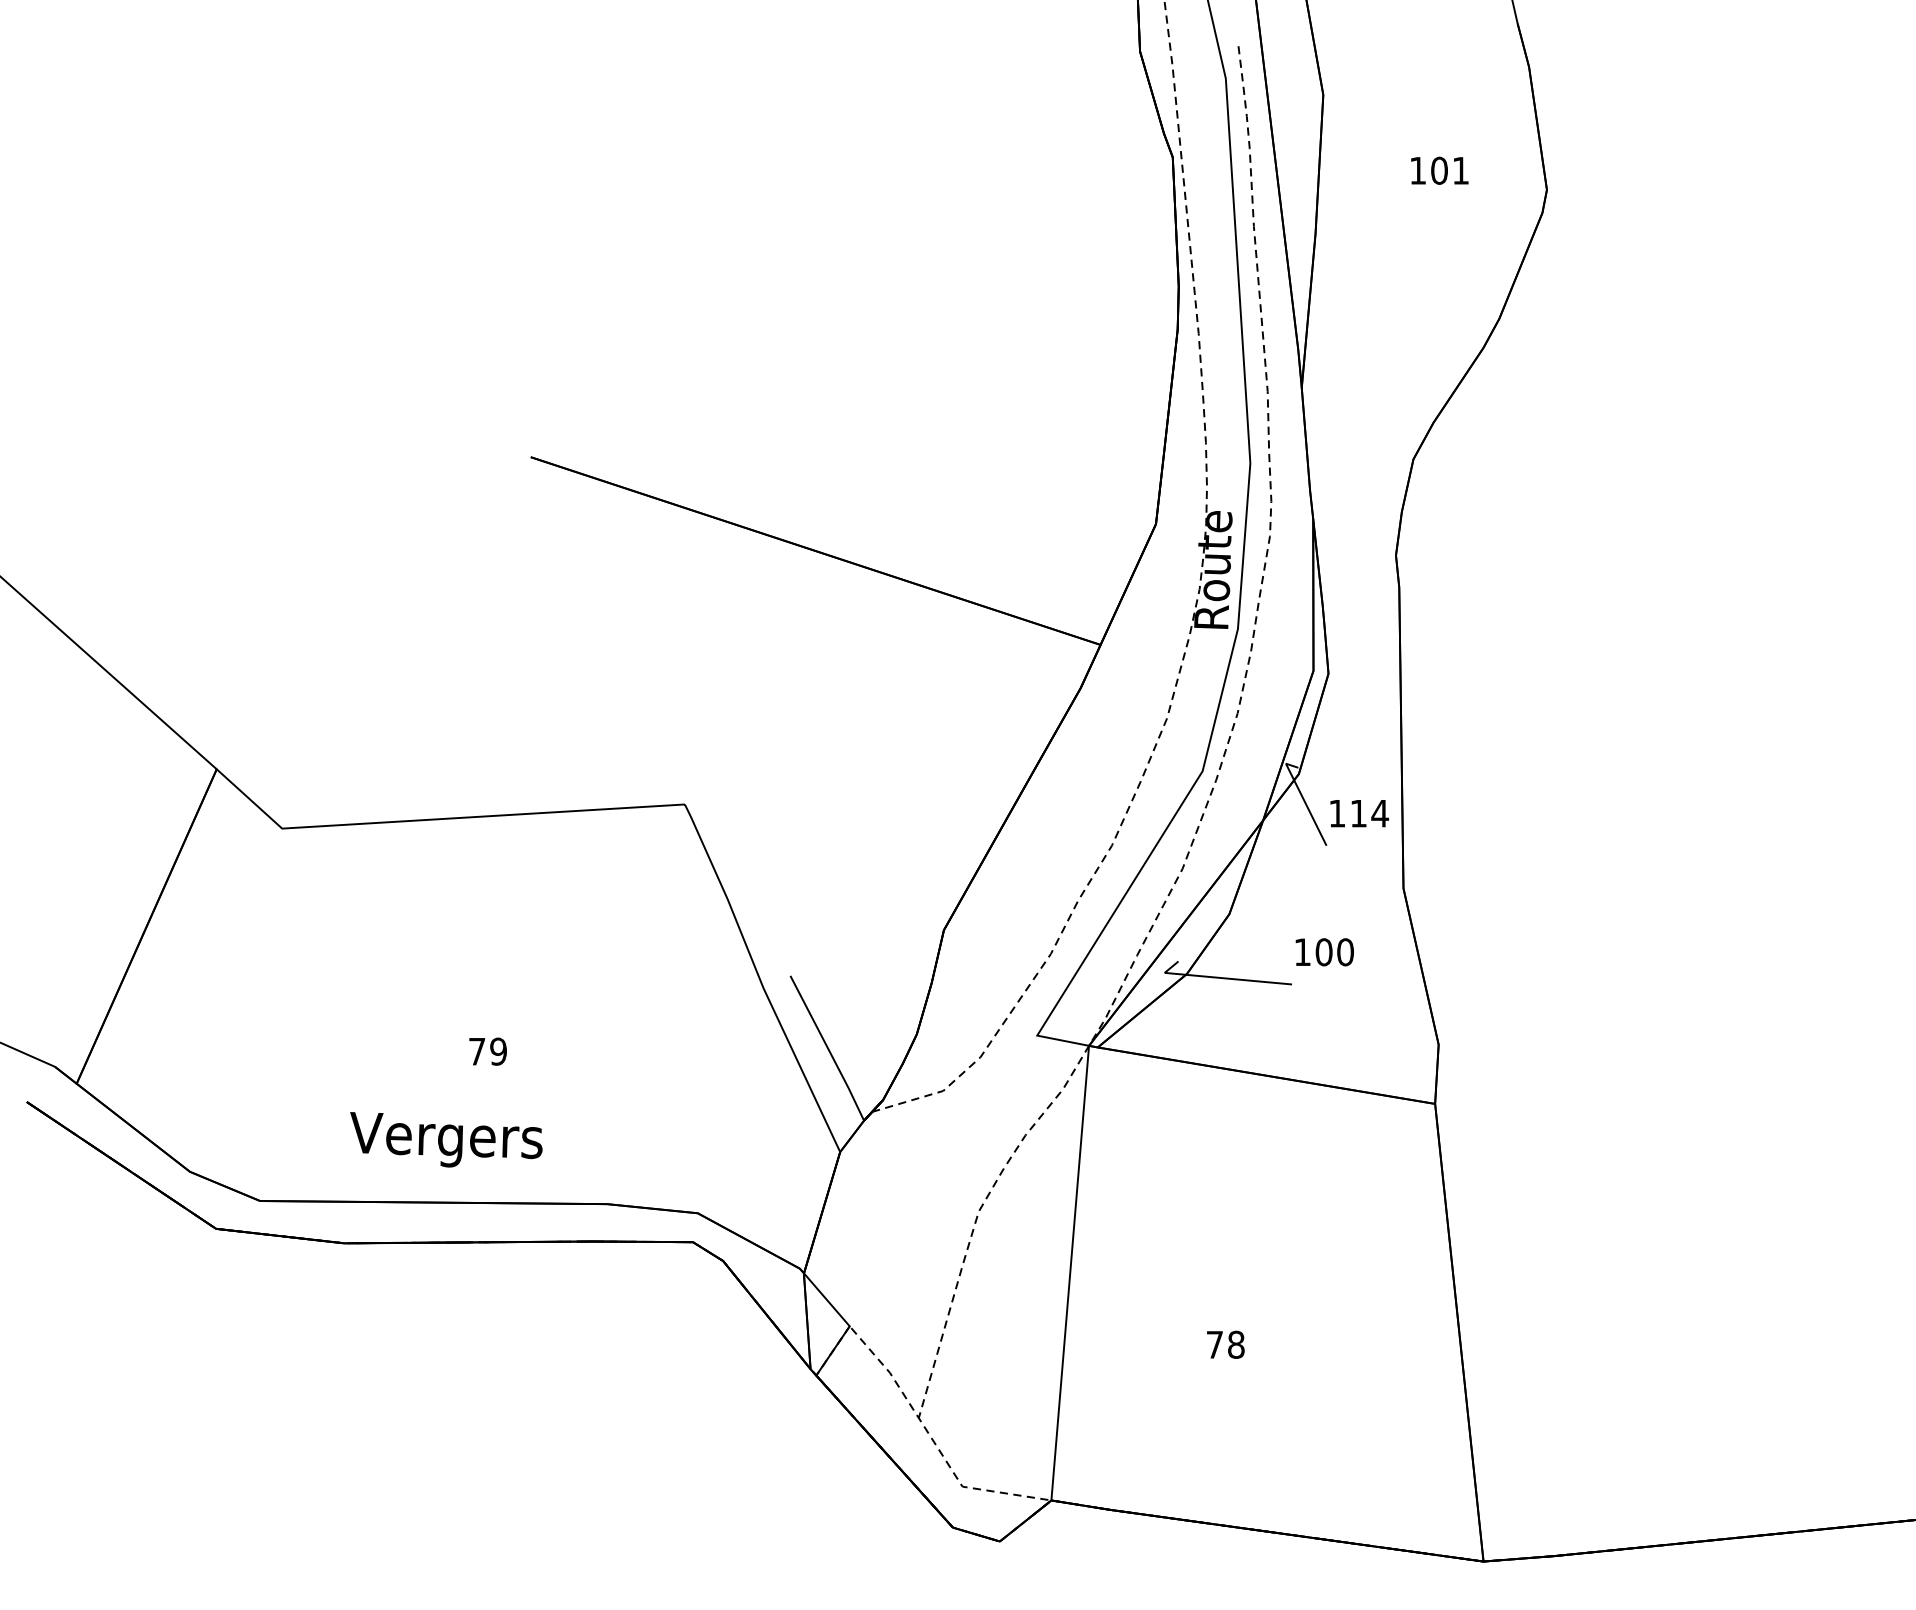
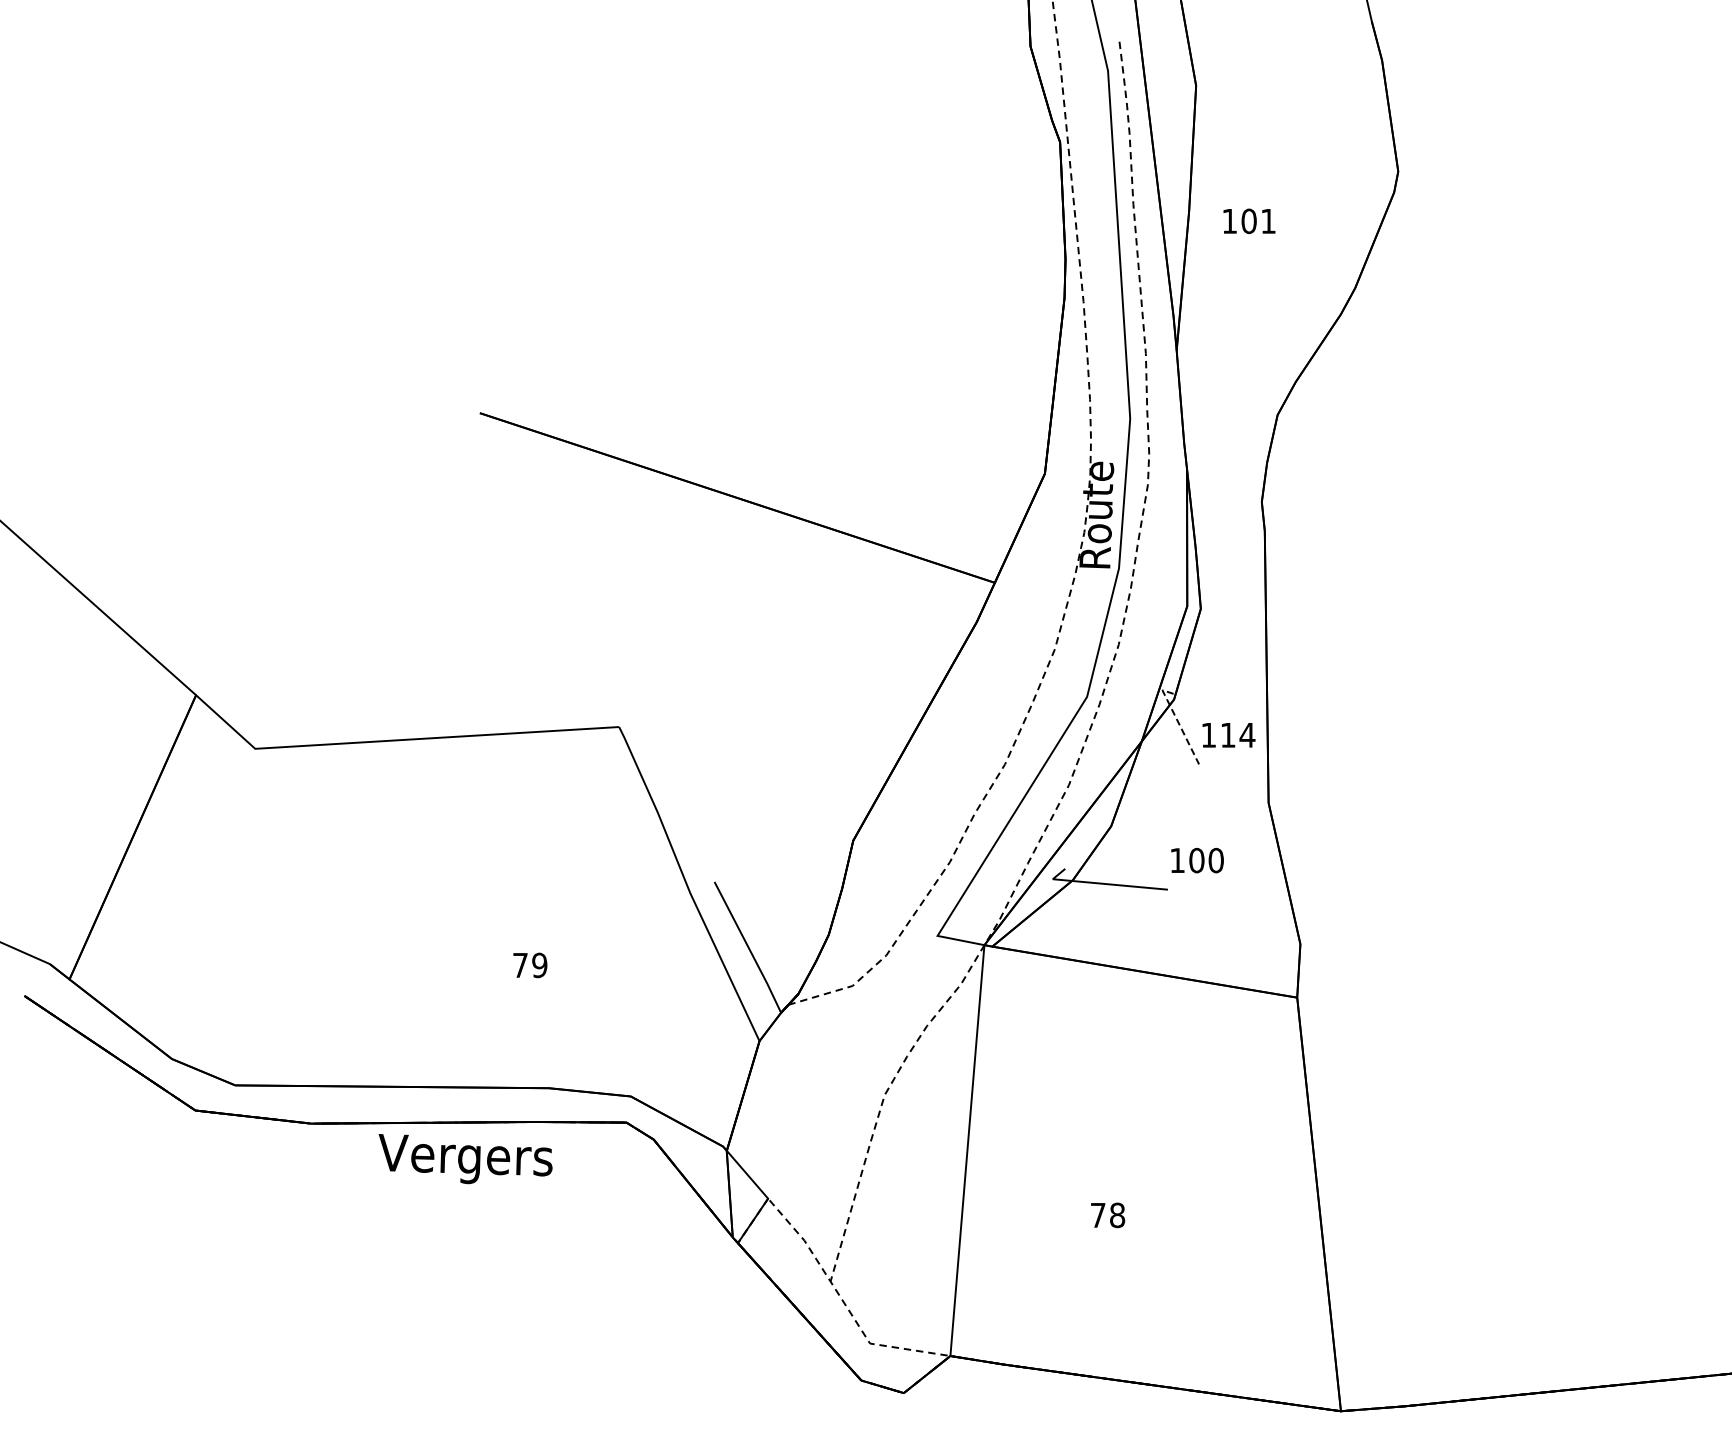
text: (1439, 169) -> (1249, 220), moved
line: (1302, 798) -> (1177, 721), solid -> dashed
text: (488, 1051) -> (530, 965), moved
text: (446, 1140) -> (465, 1159), moved

